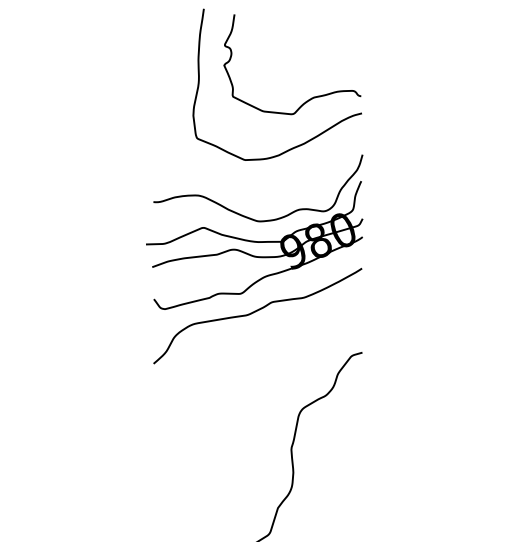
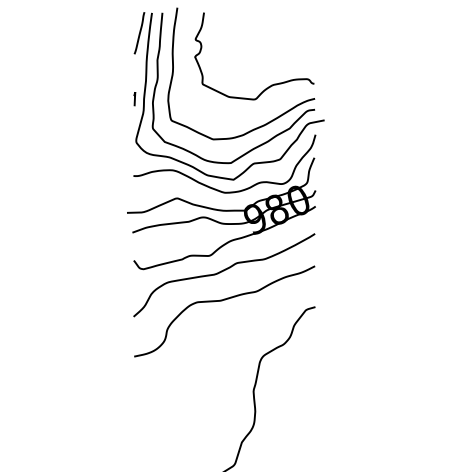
part: (298, 165) -> (259, 144), added
curve: (255, 346) -> (222, 301), added

